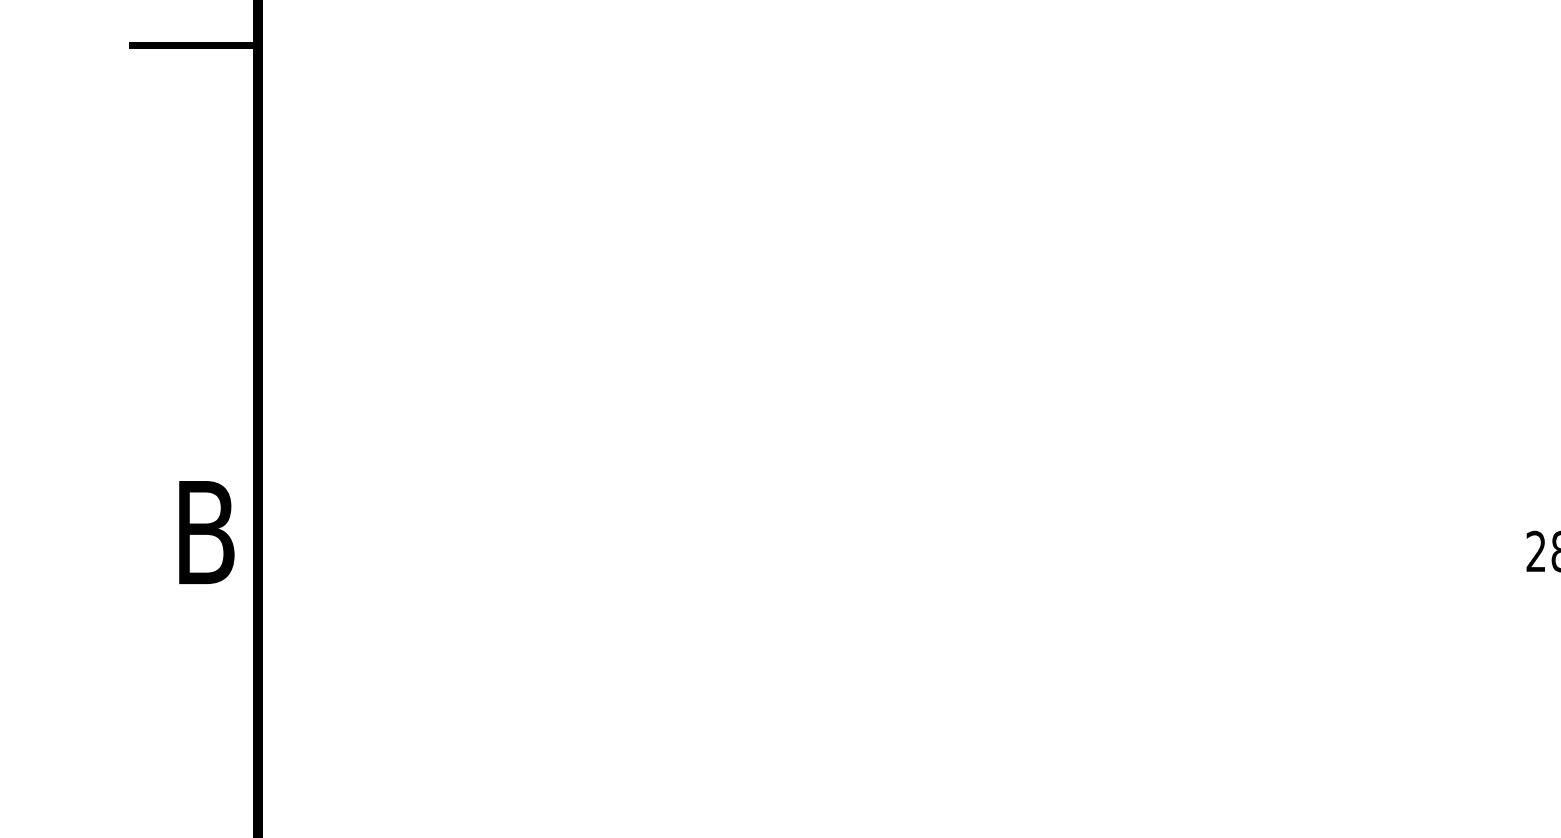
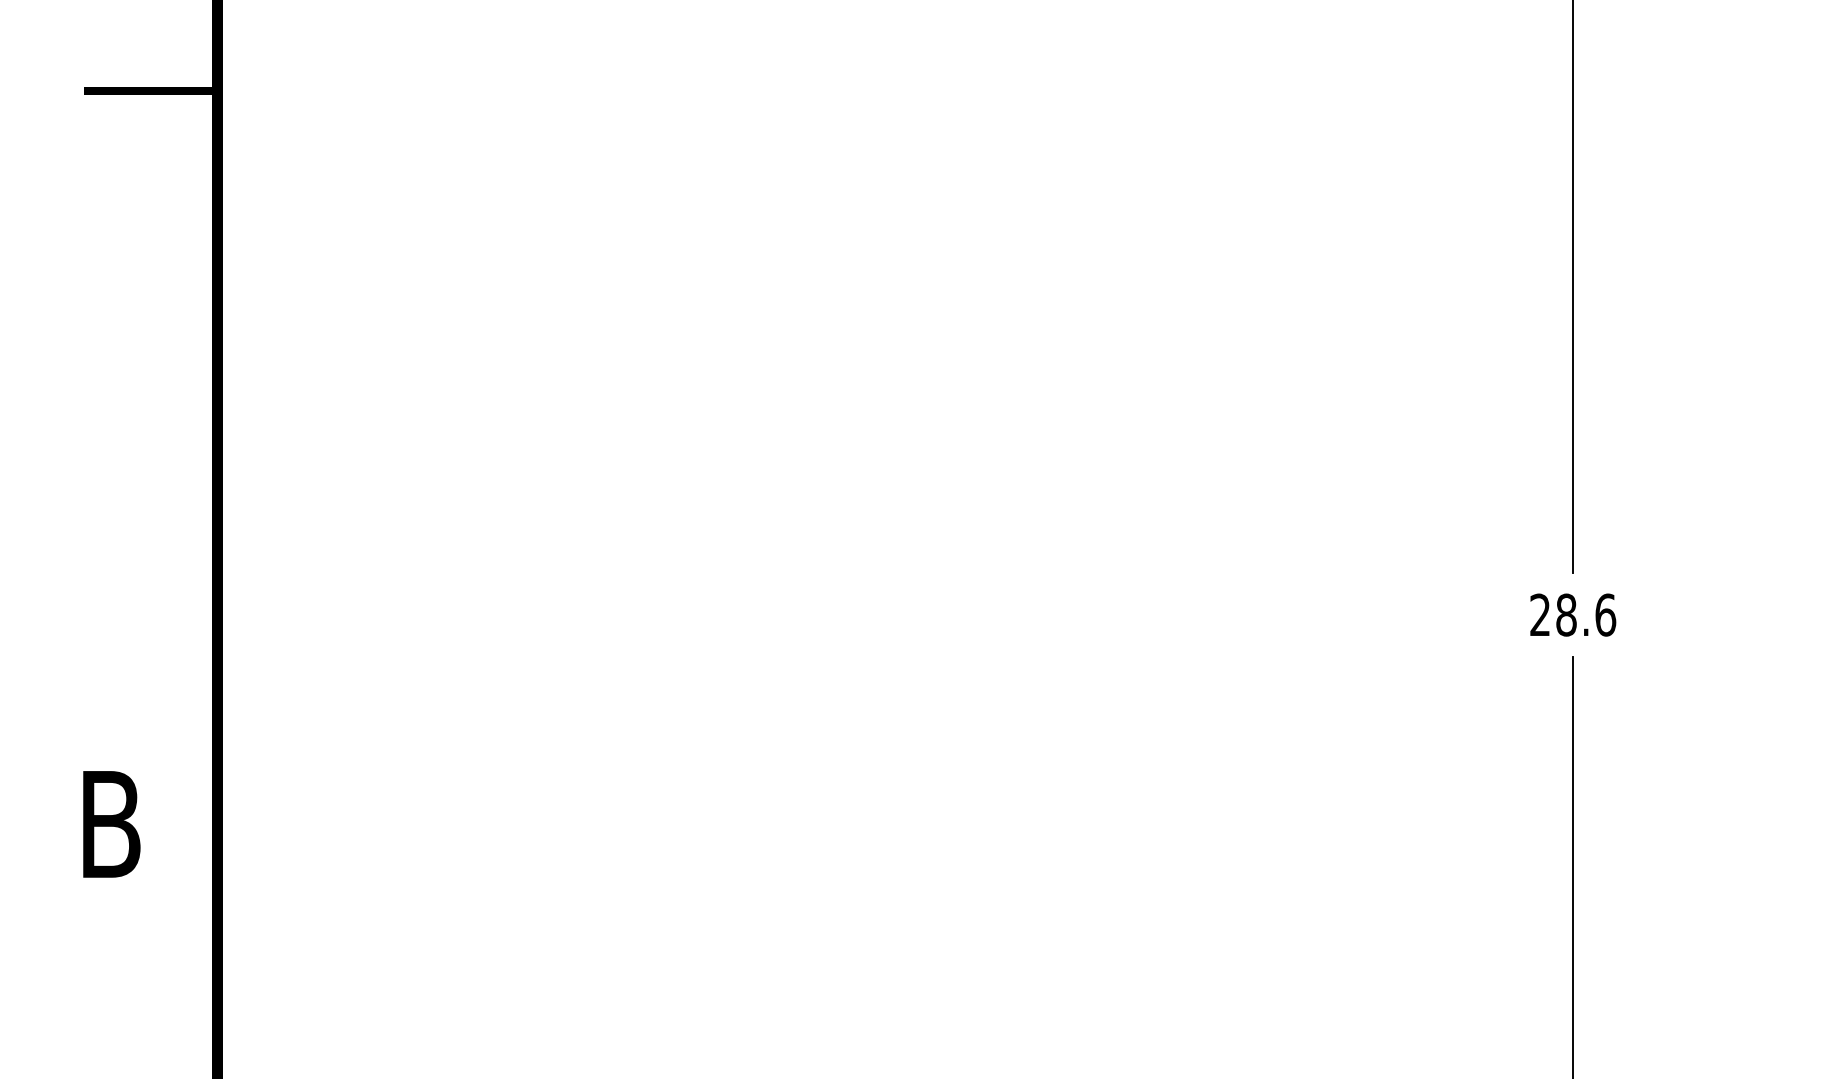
text: (206, 532) -> (111, 824), moved

